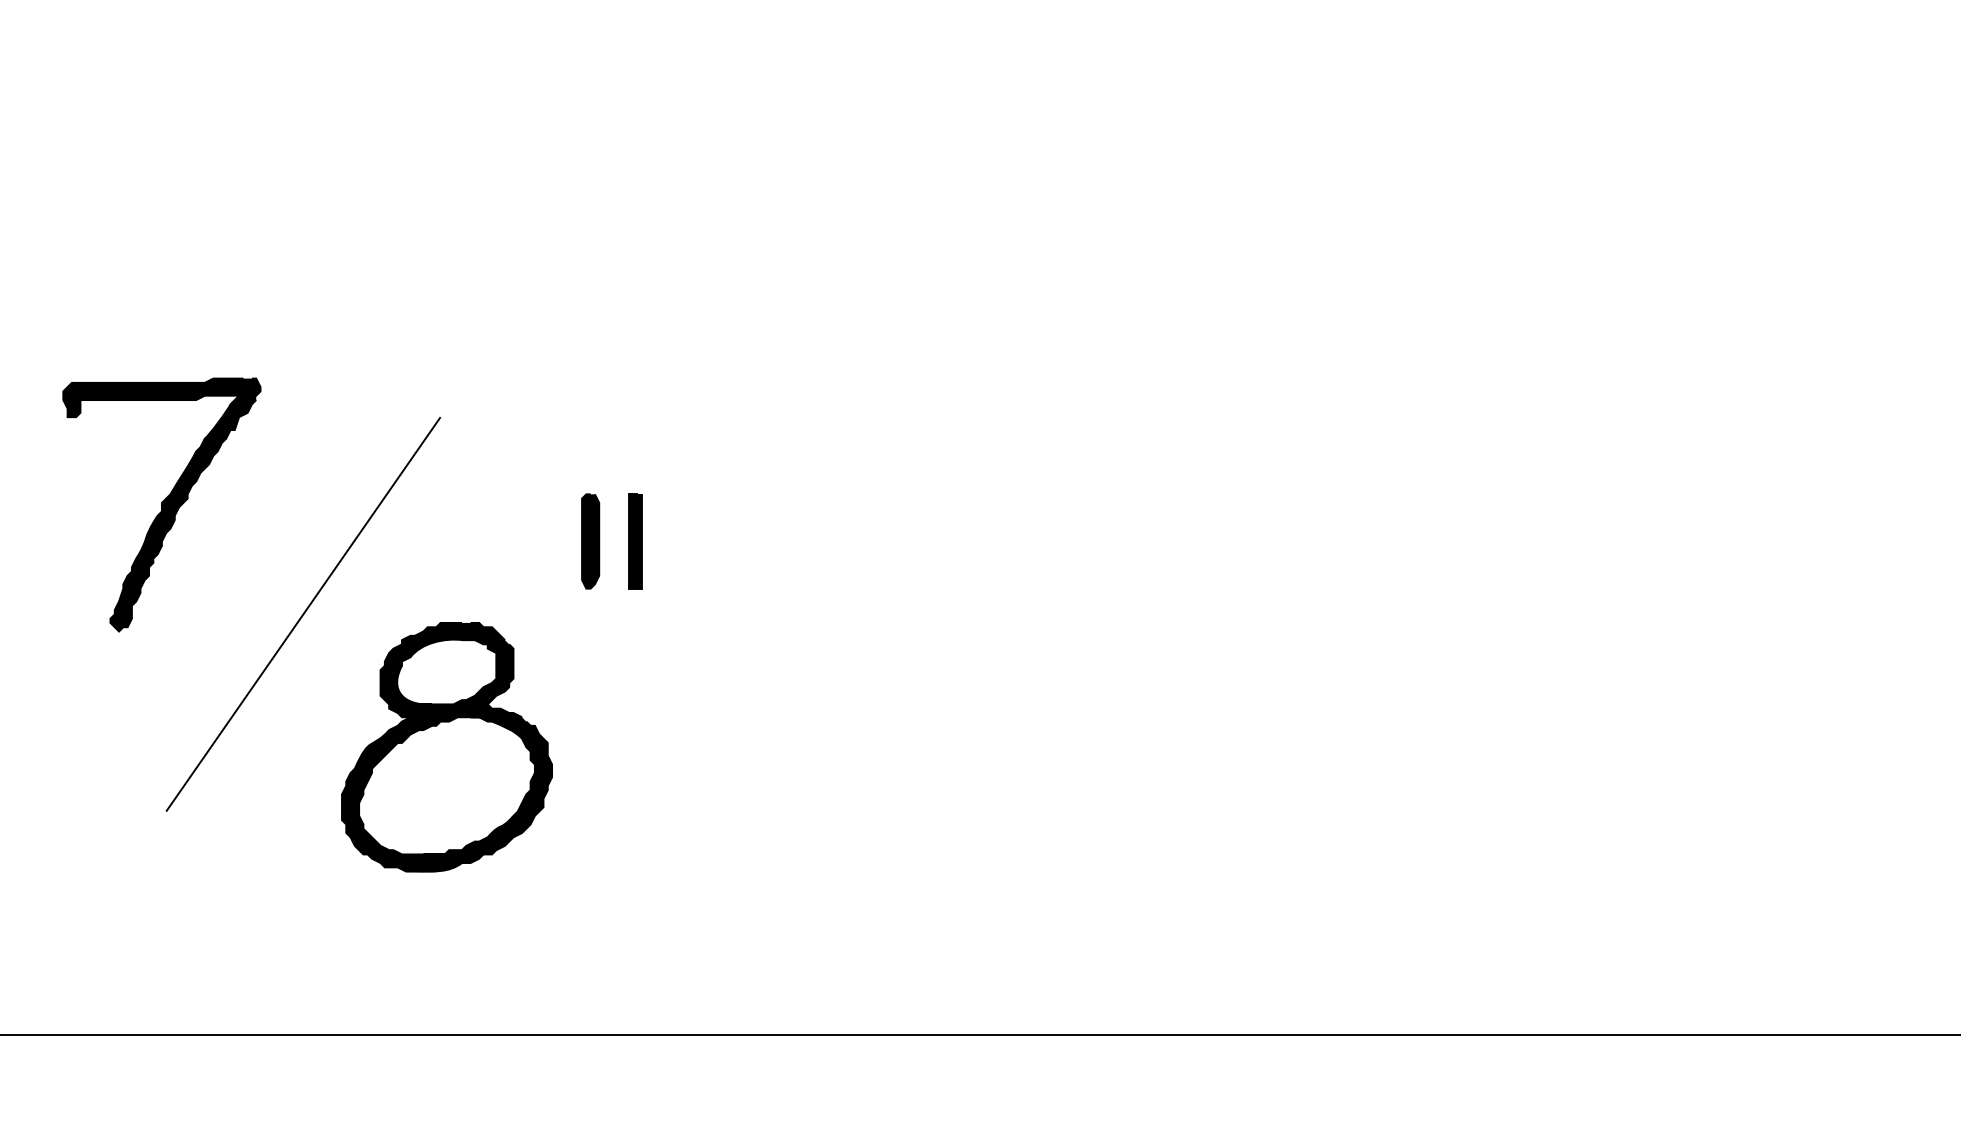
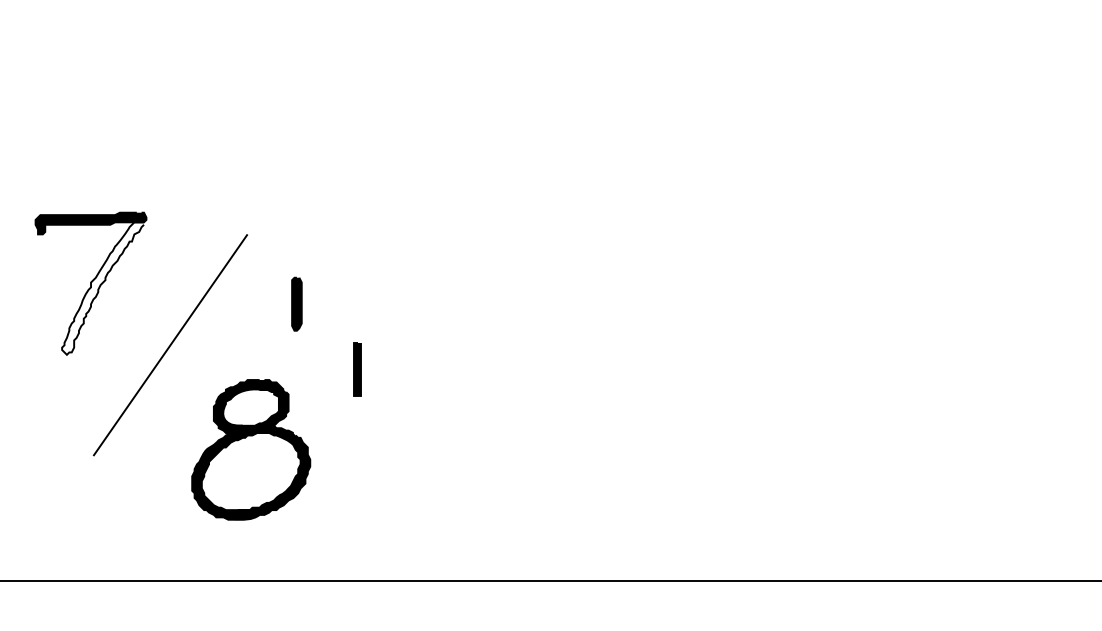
fill: (184, 513) -> (103, 288), removed
part: (589, 540) -> (296, 303), moved
part: (636, 541) -> (357, 369), moved
part: (447, 746) -> (251, 449), moved

